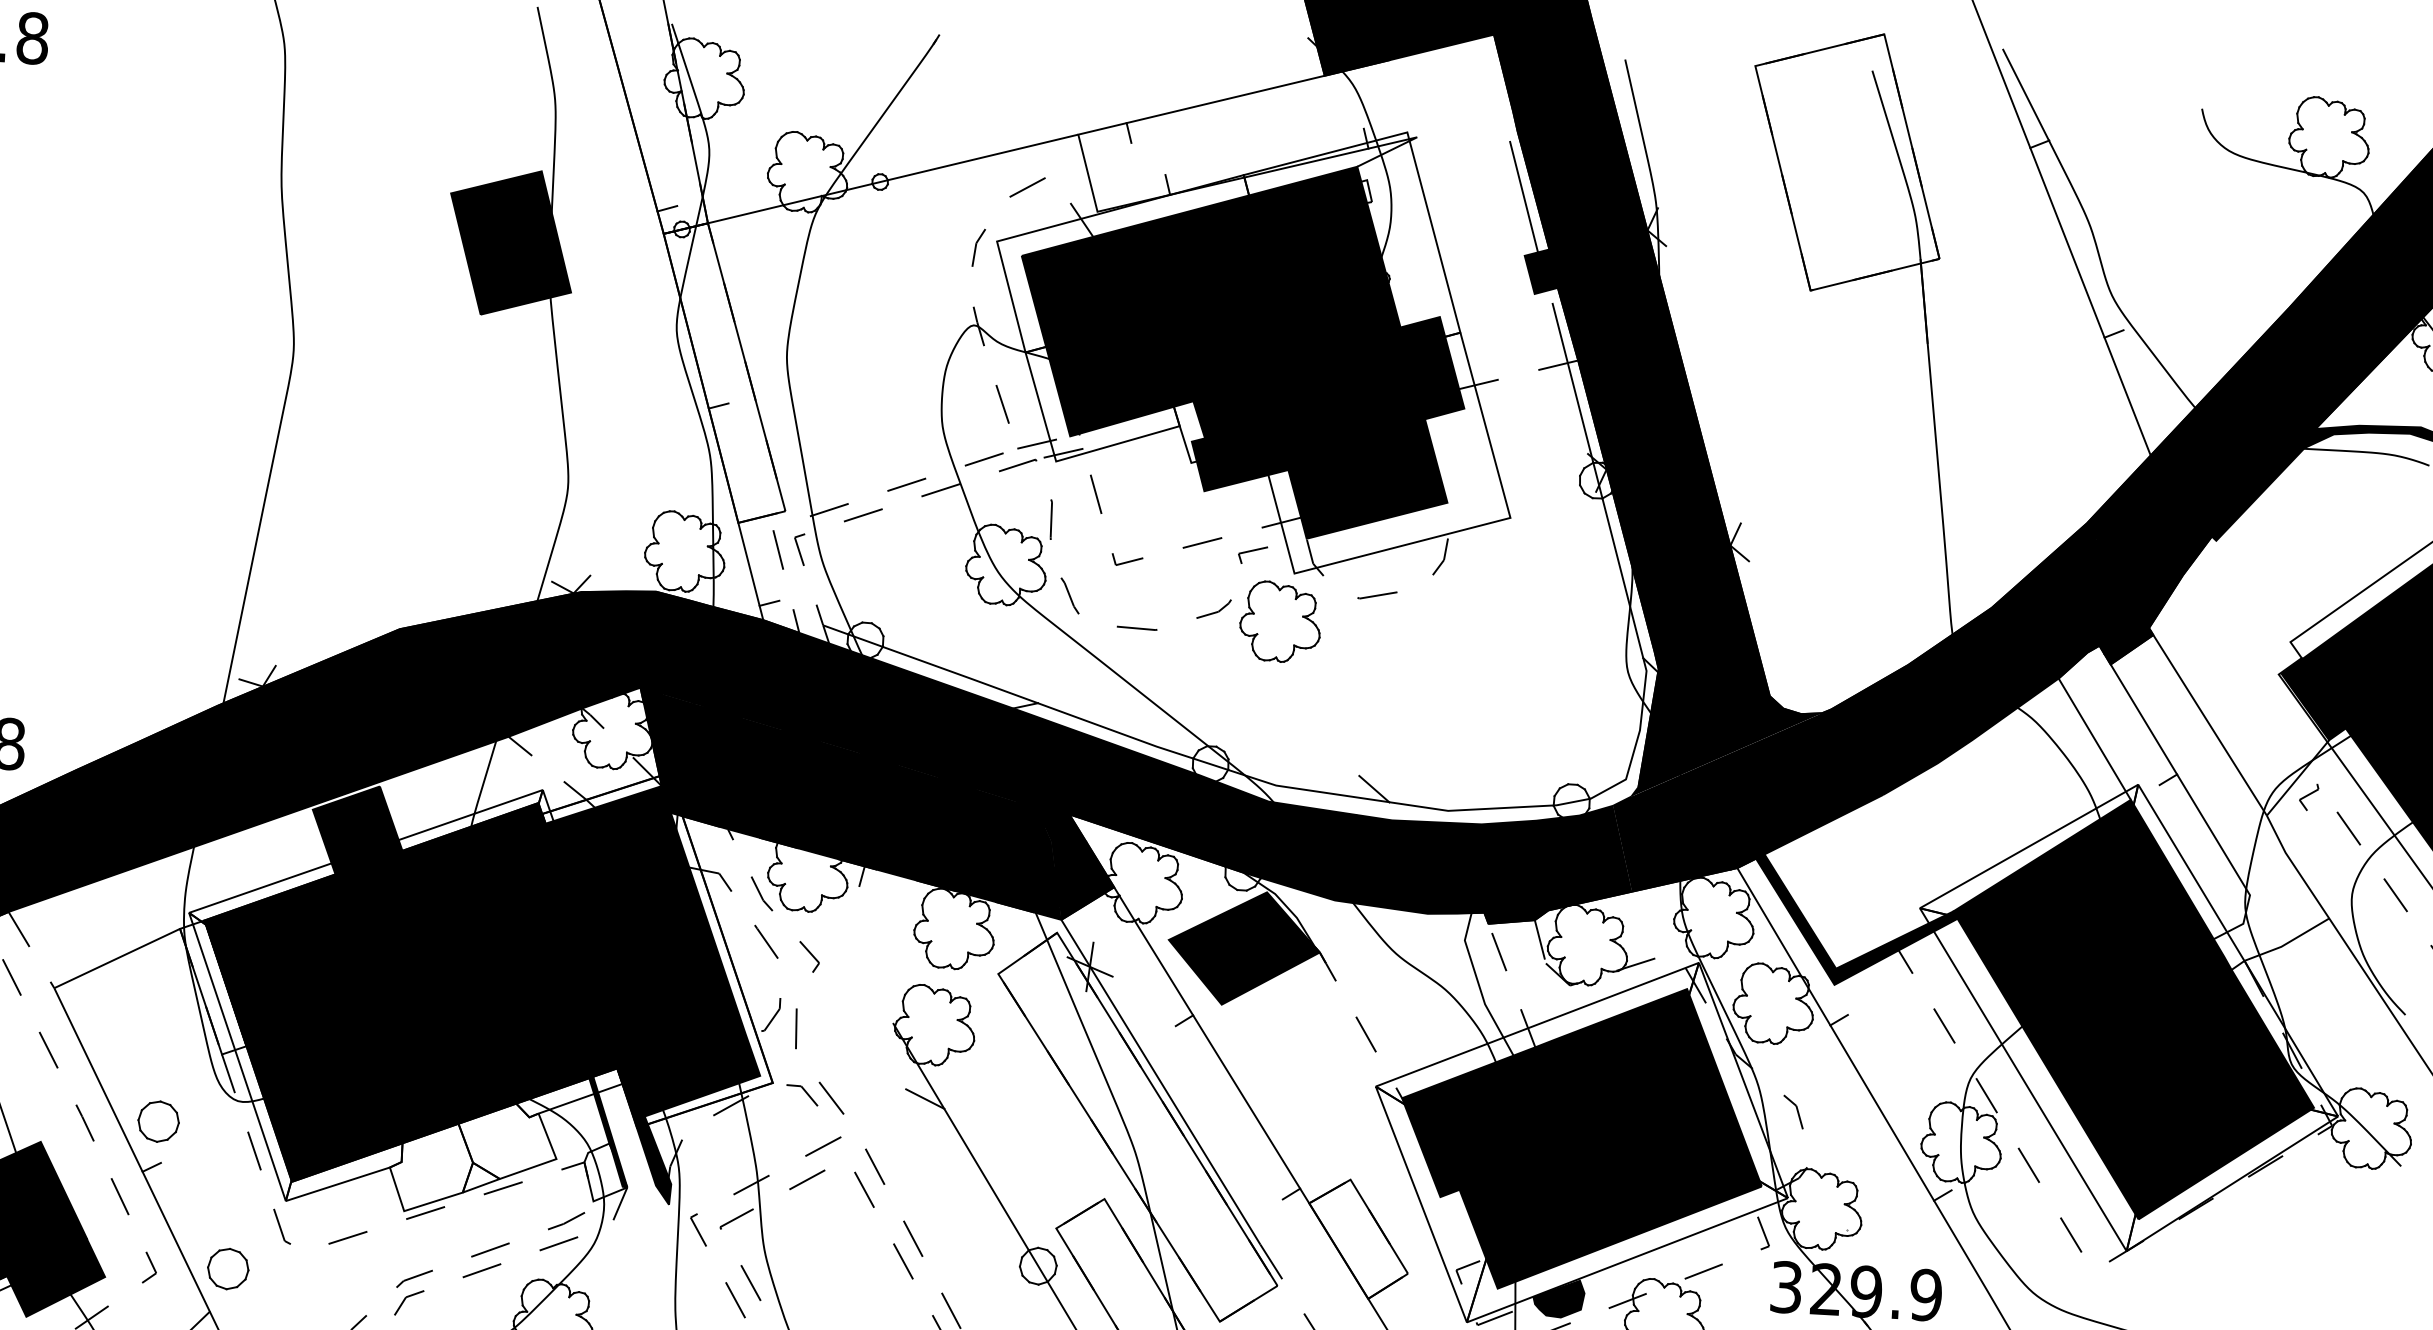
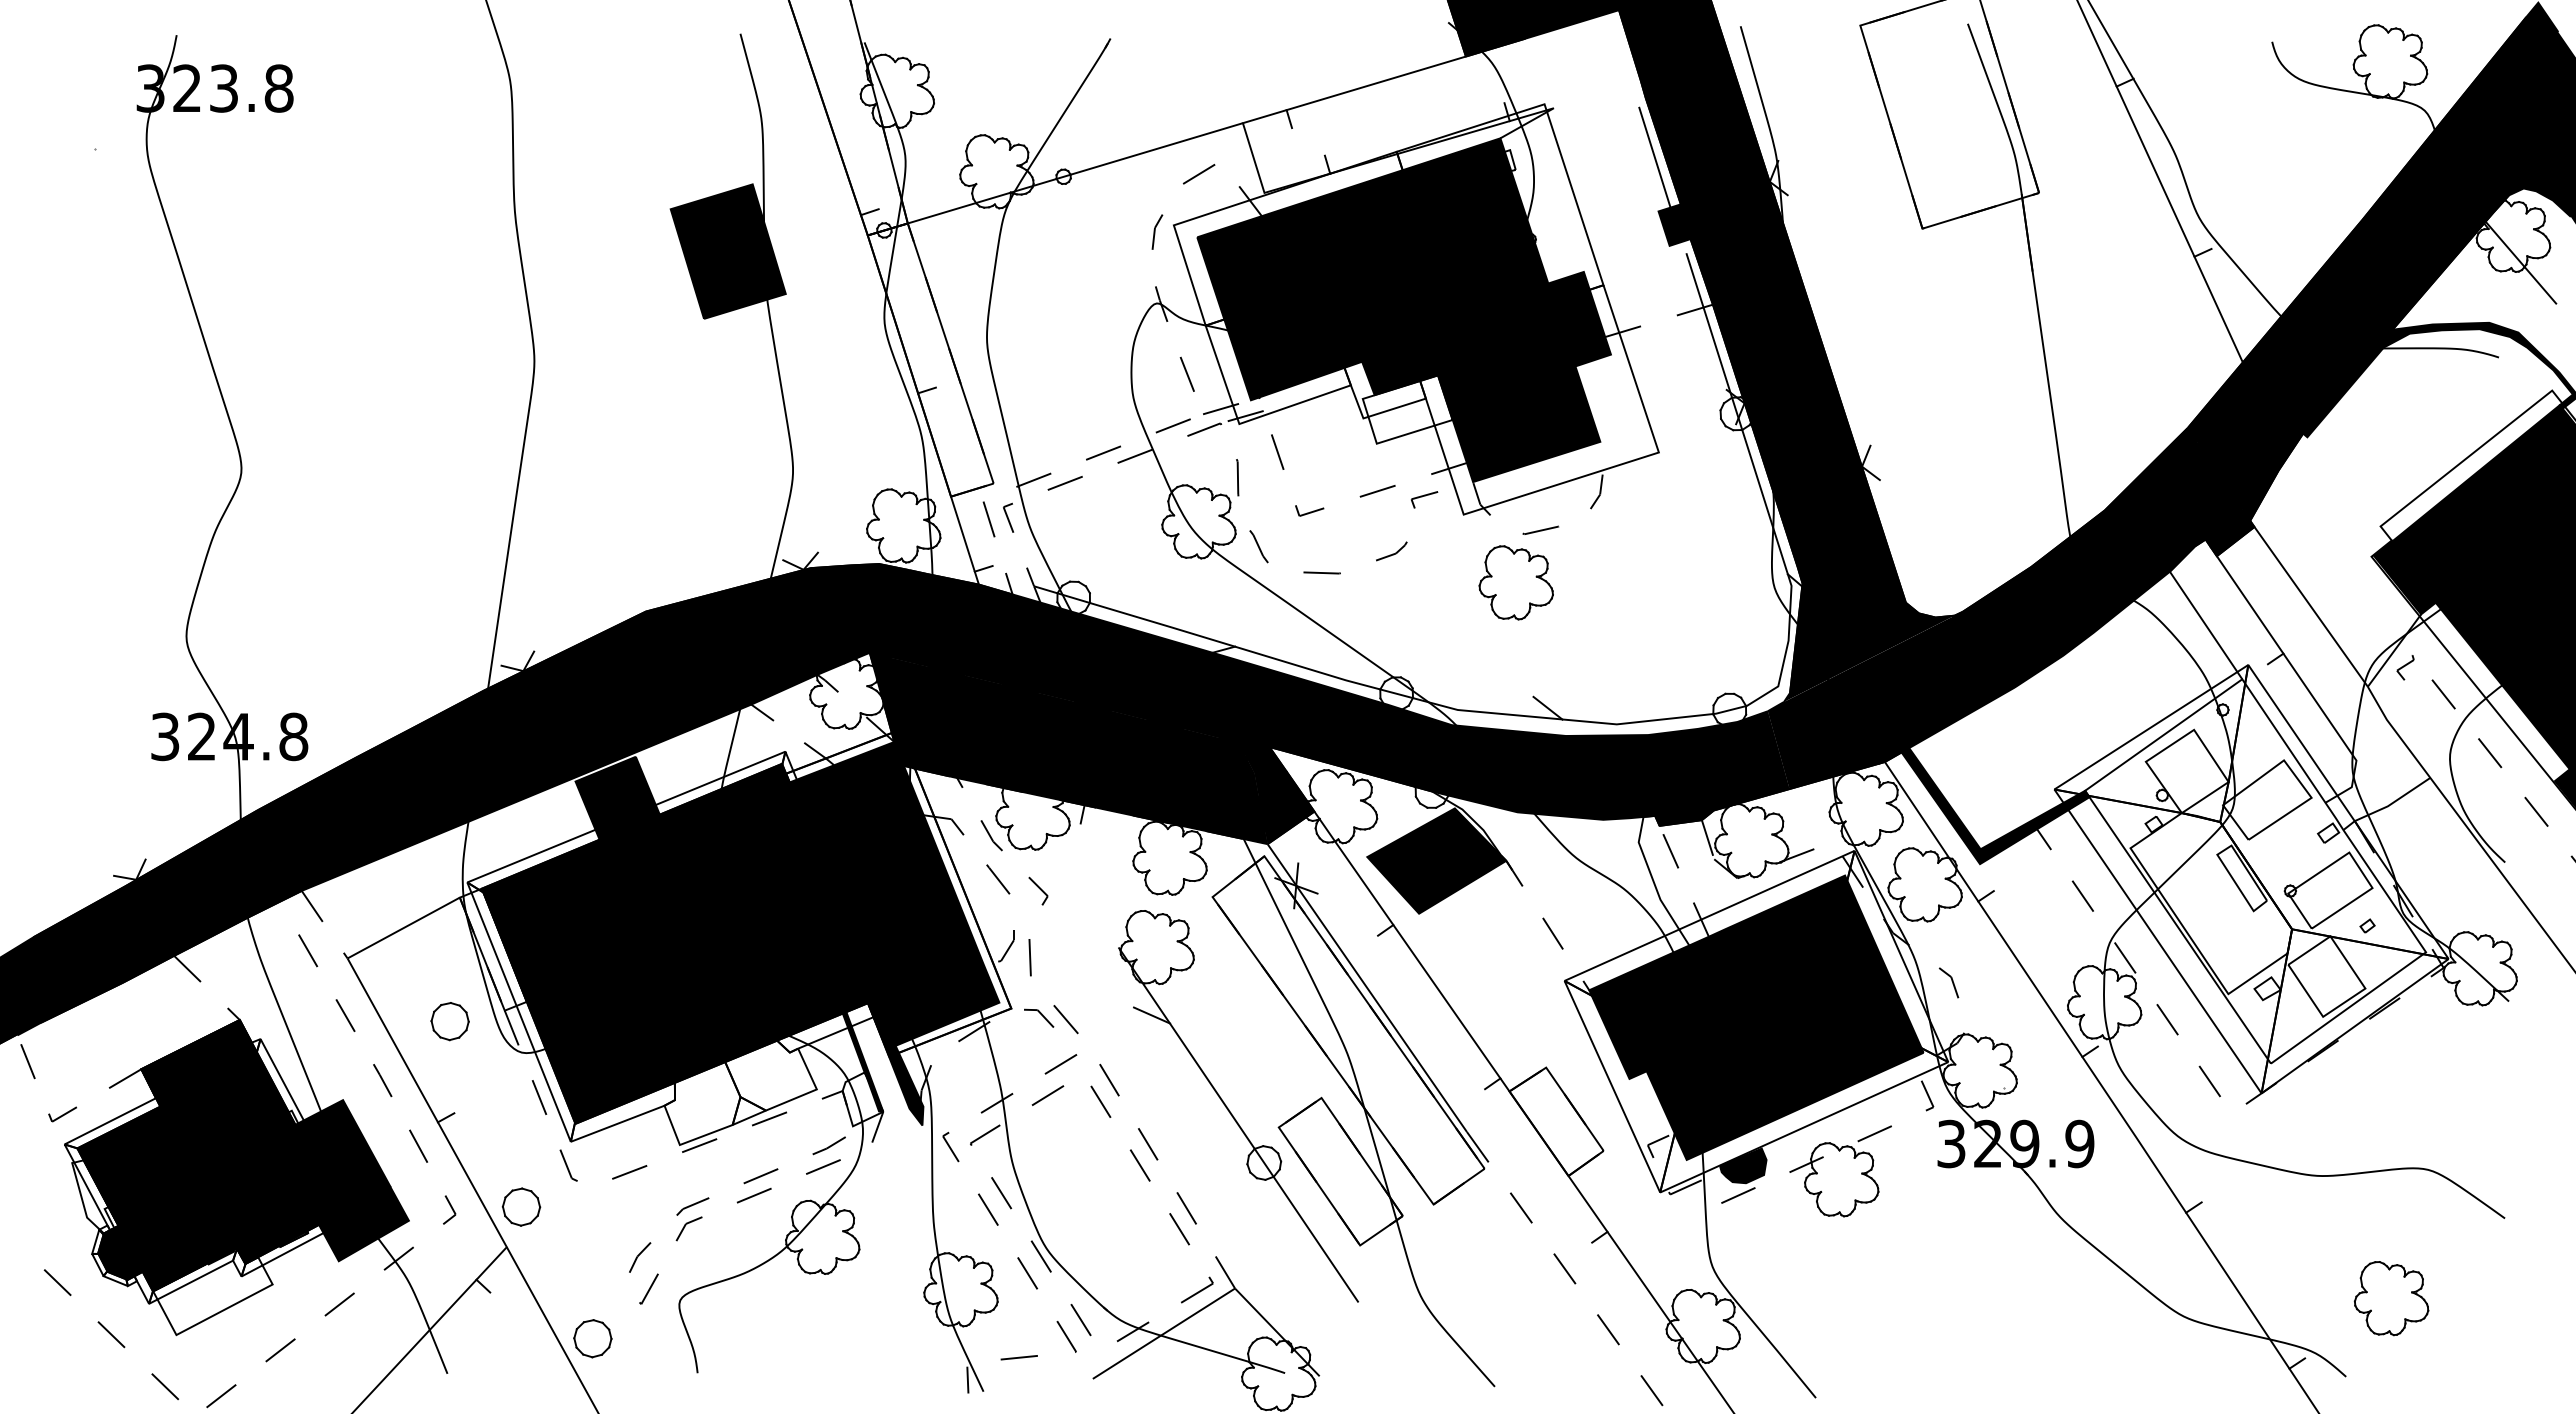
fill: (1239, 455) -> (1407, 409), removed
part: (1279, 621) -> (1515, 582), moved
fill: (2133, 1009) -> (2255, 871), removed
part: (157, 1121) -> (449, 1021), moved

